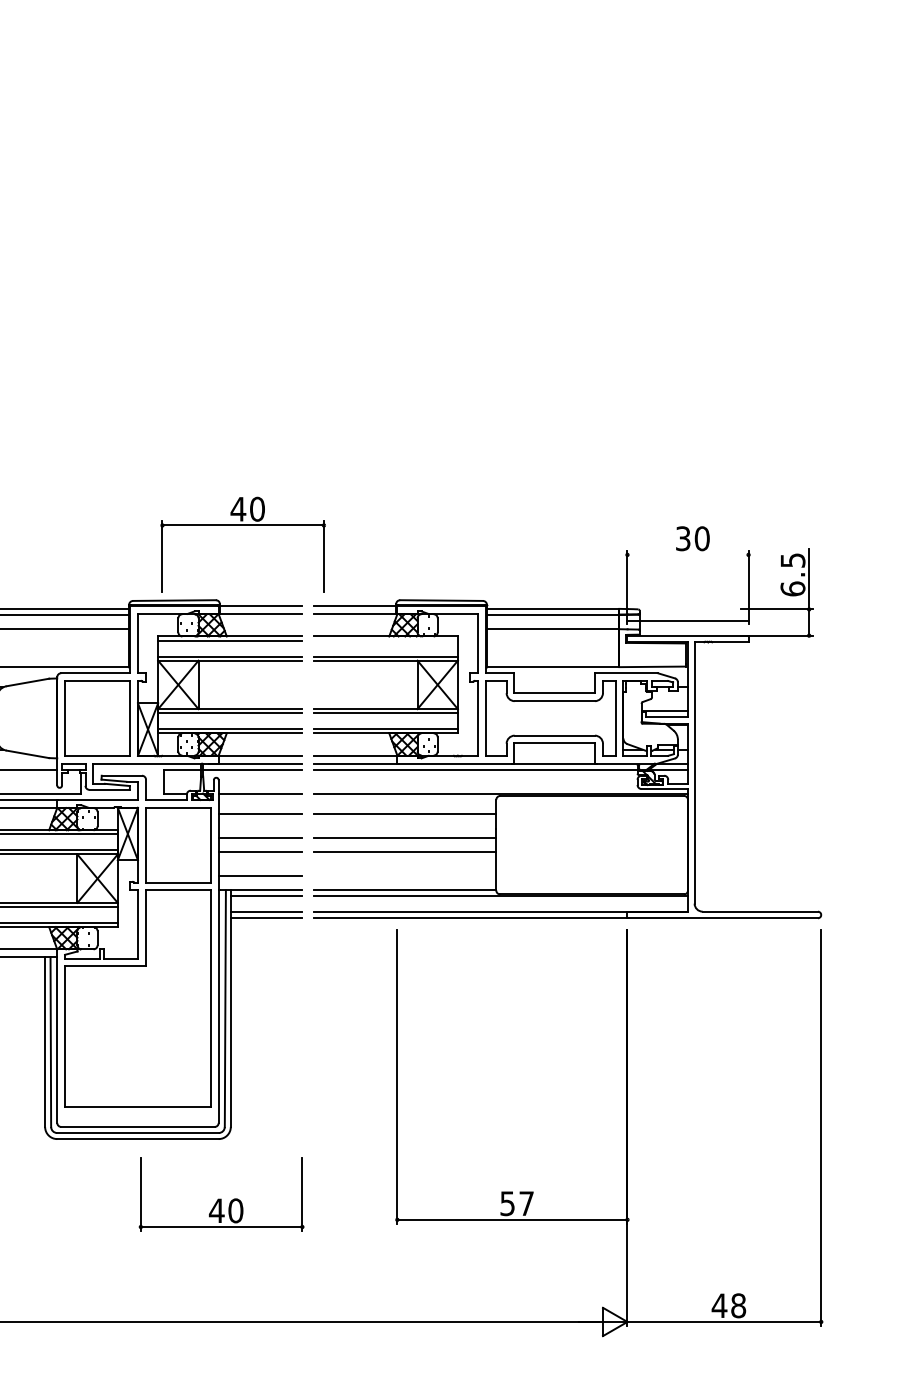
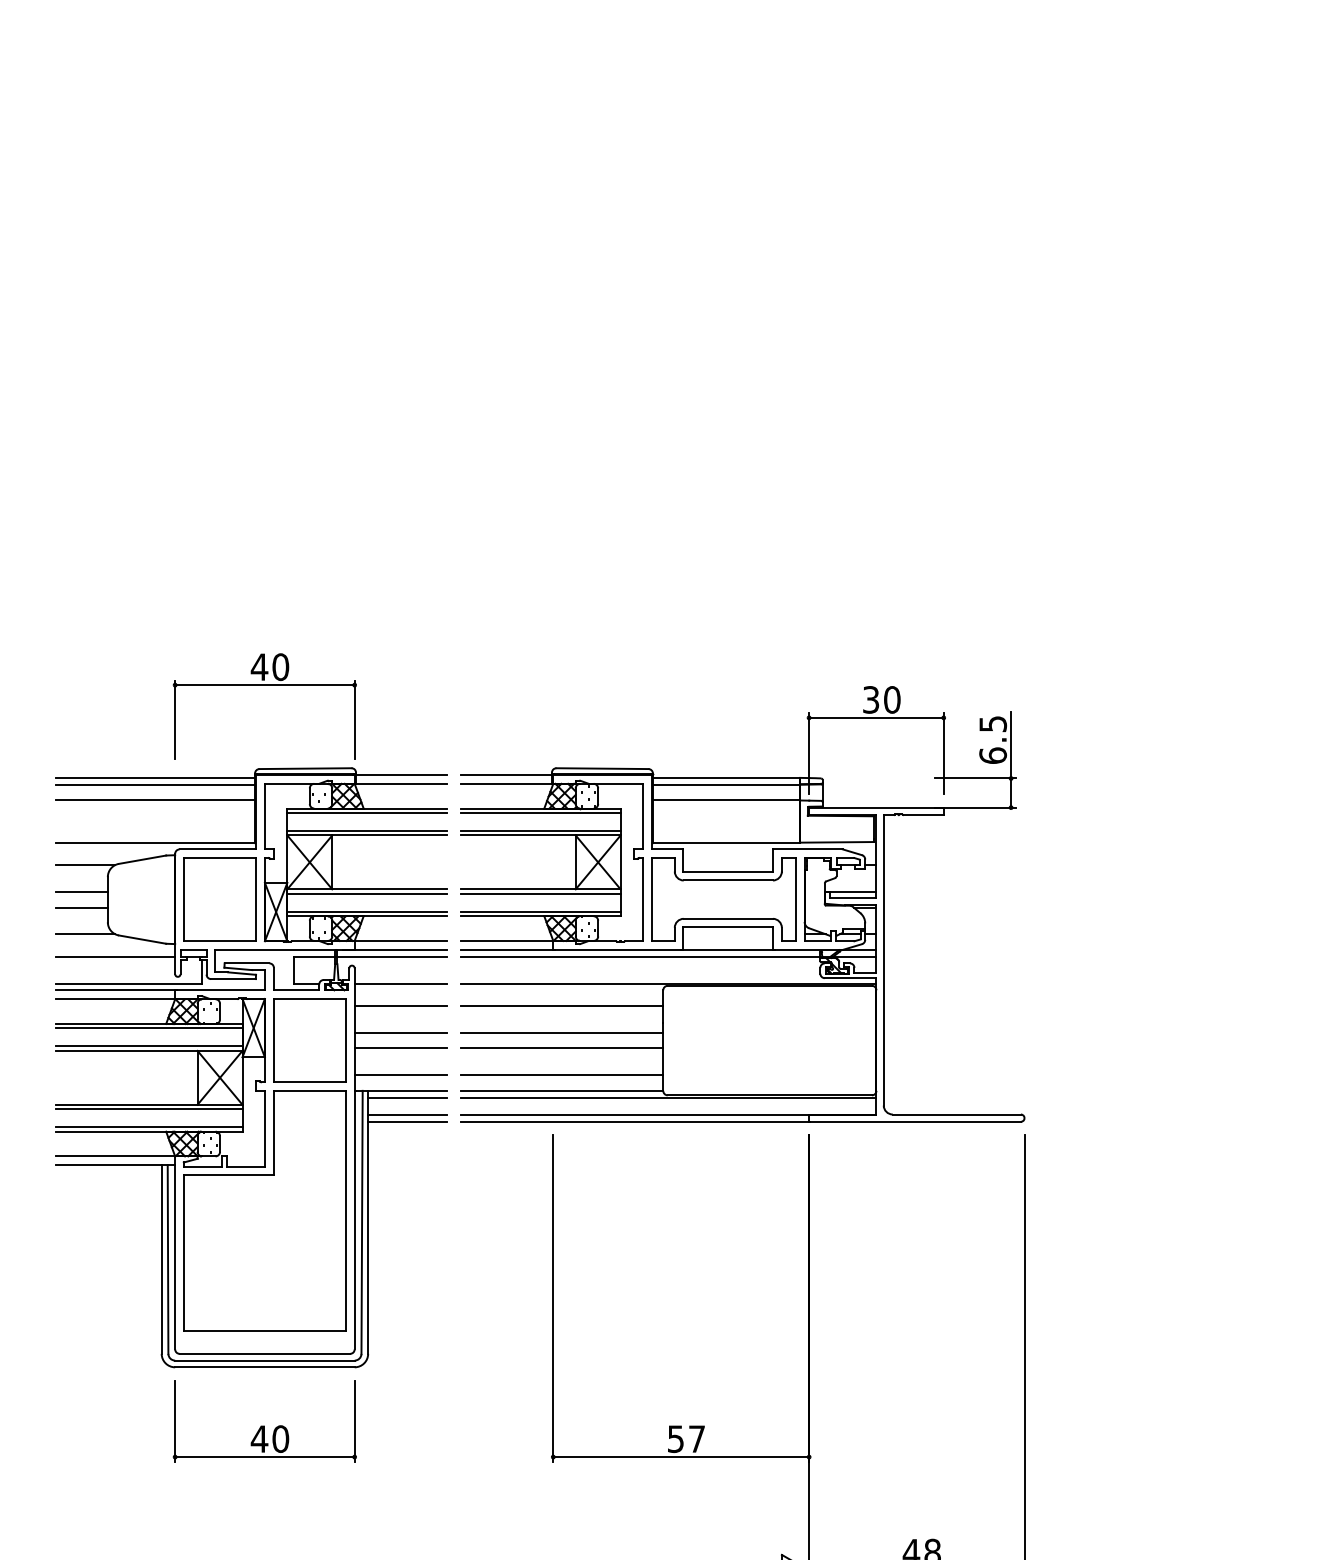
part: (242, 525) -> (264, 685), moved
line: (688, 621) -> (876, 717), moved
line: (385, 640) -> (540, 813), added
line: (404, 876) -> (561, 1075), added
part: (221, 1195) -> (264, 1421), moved

